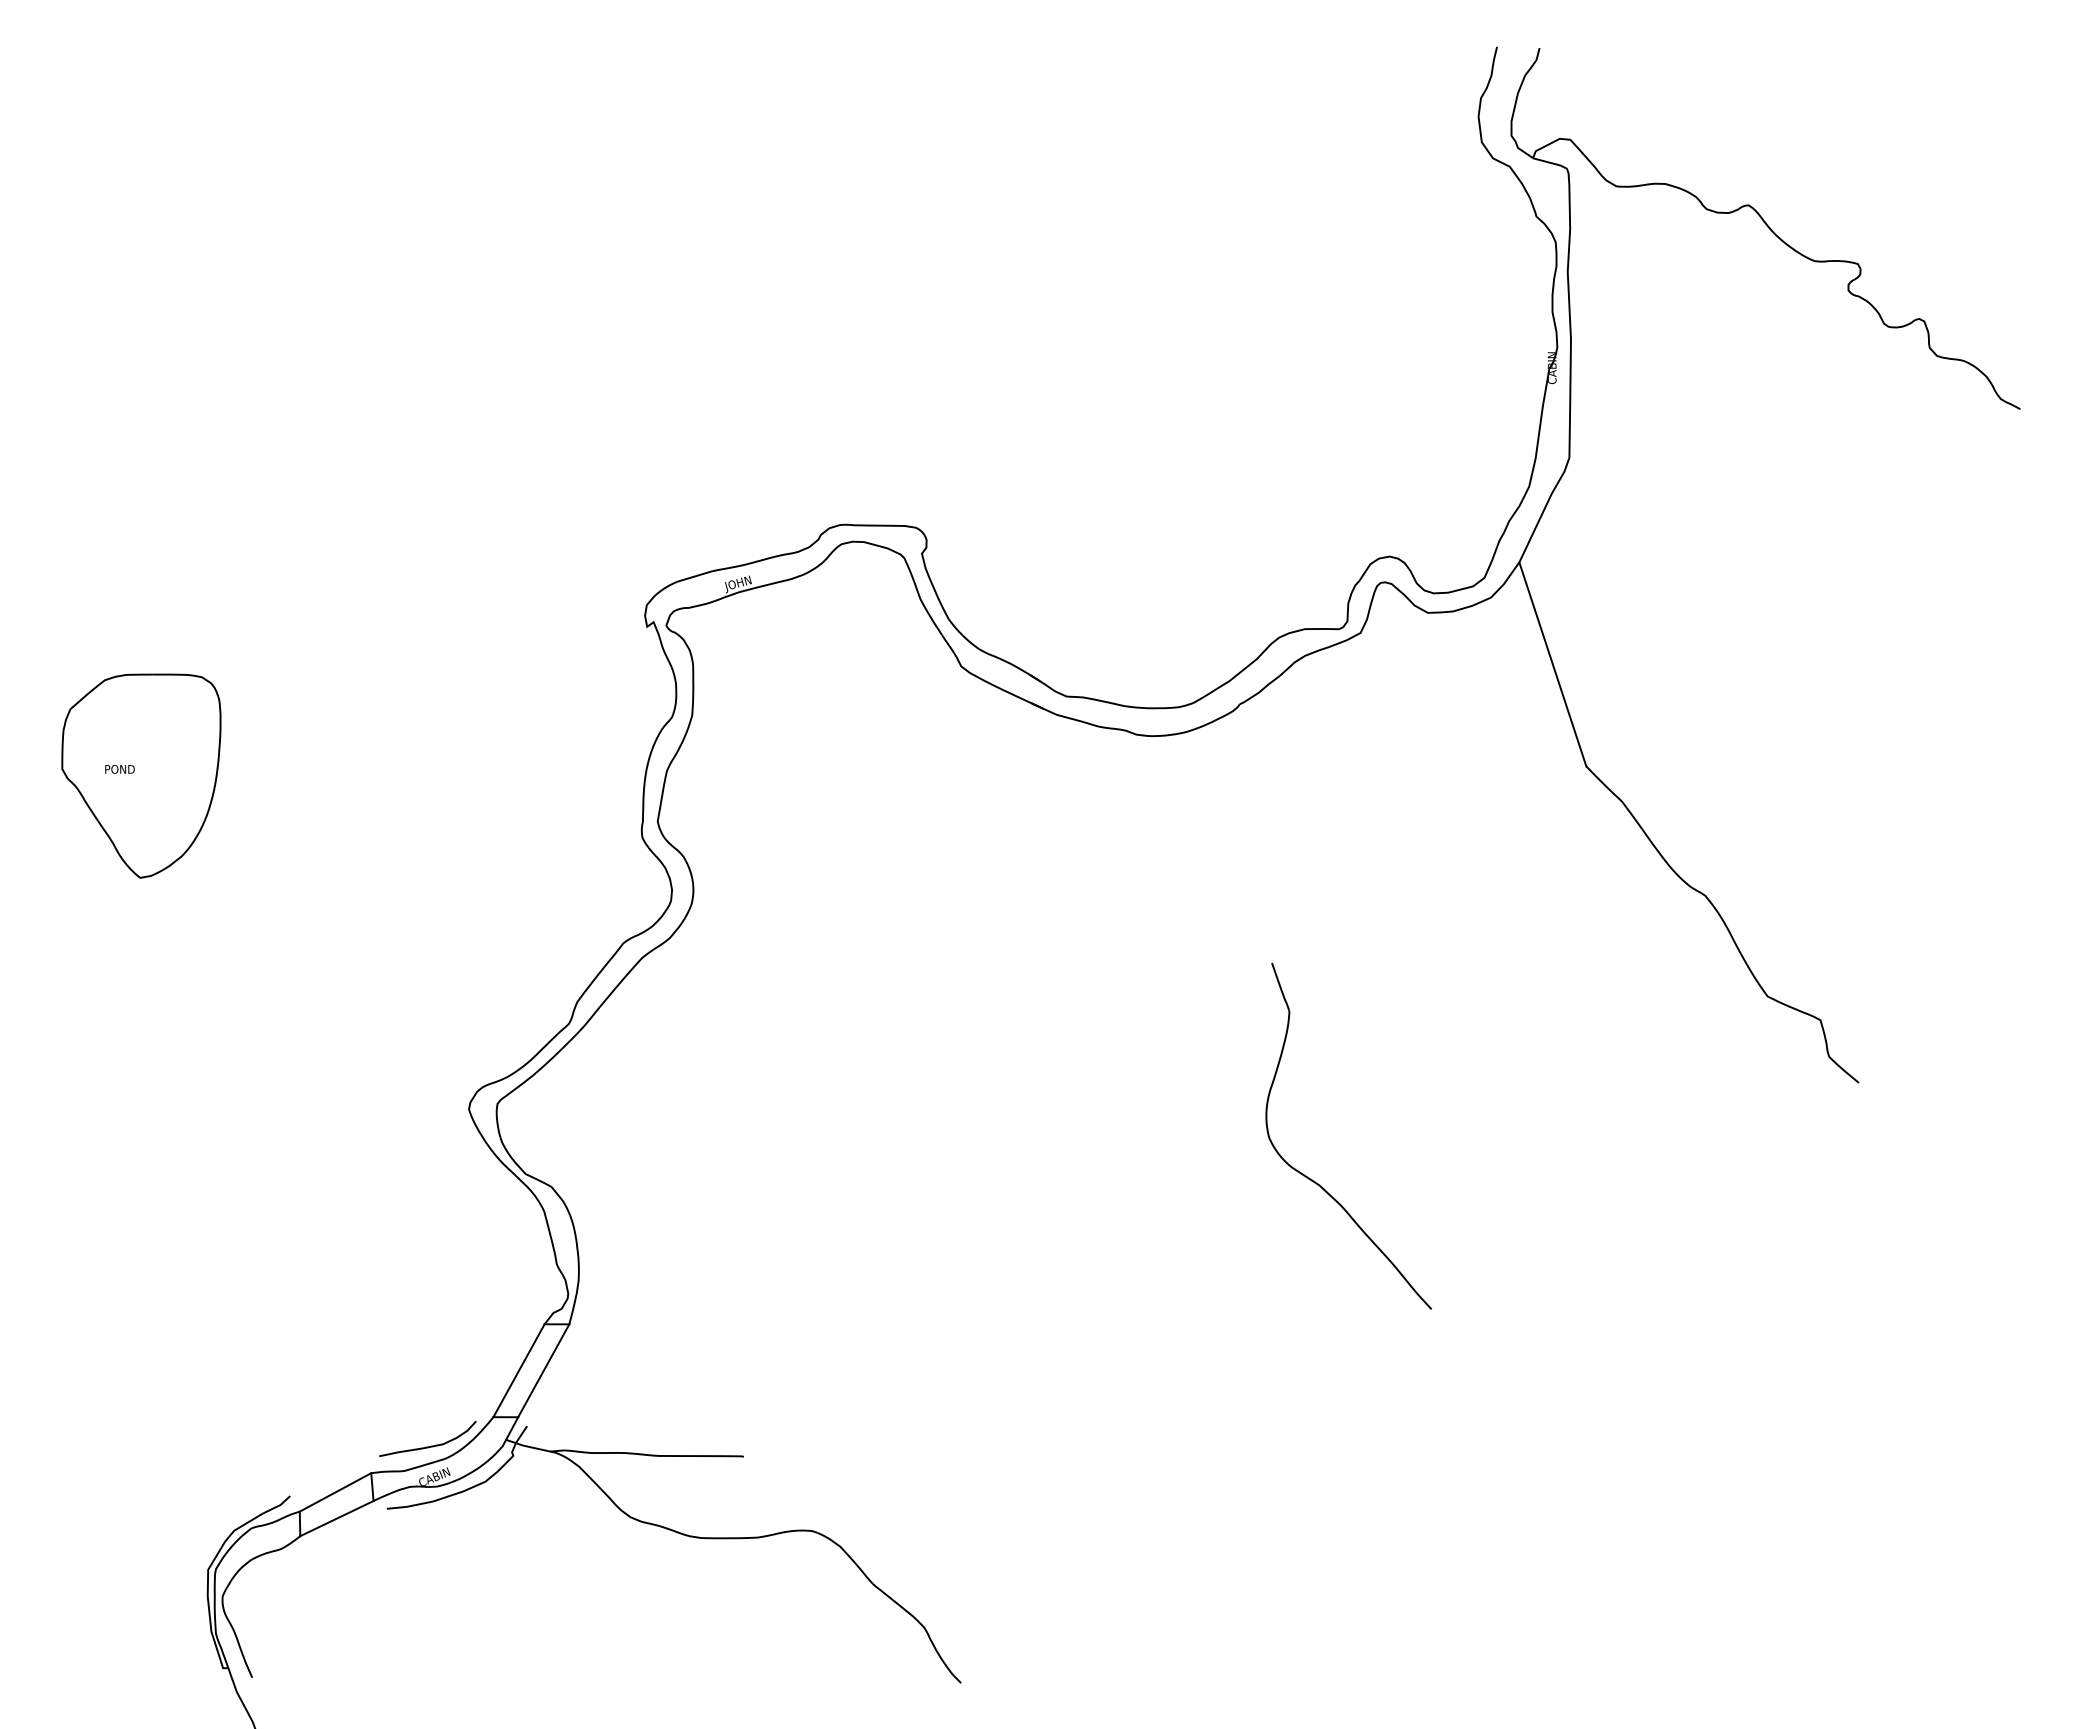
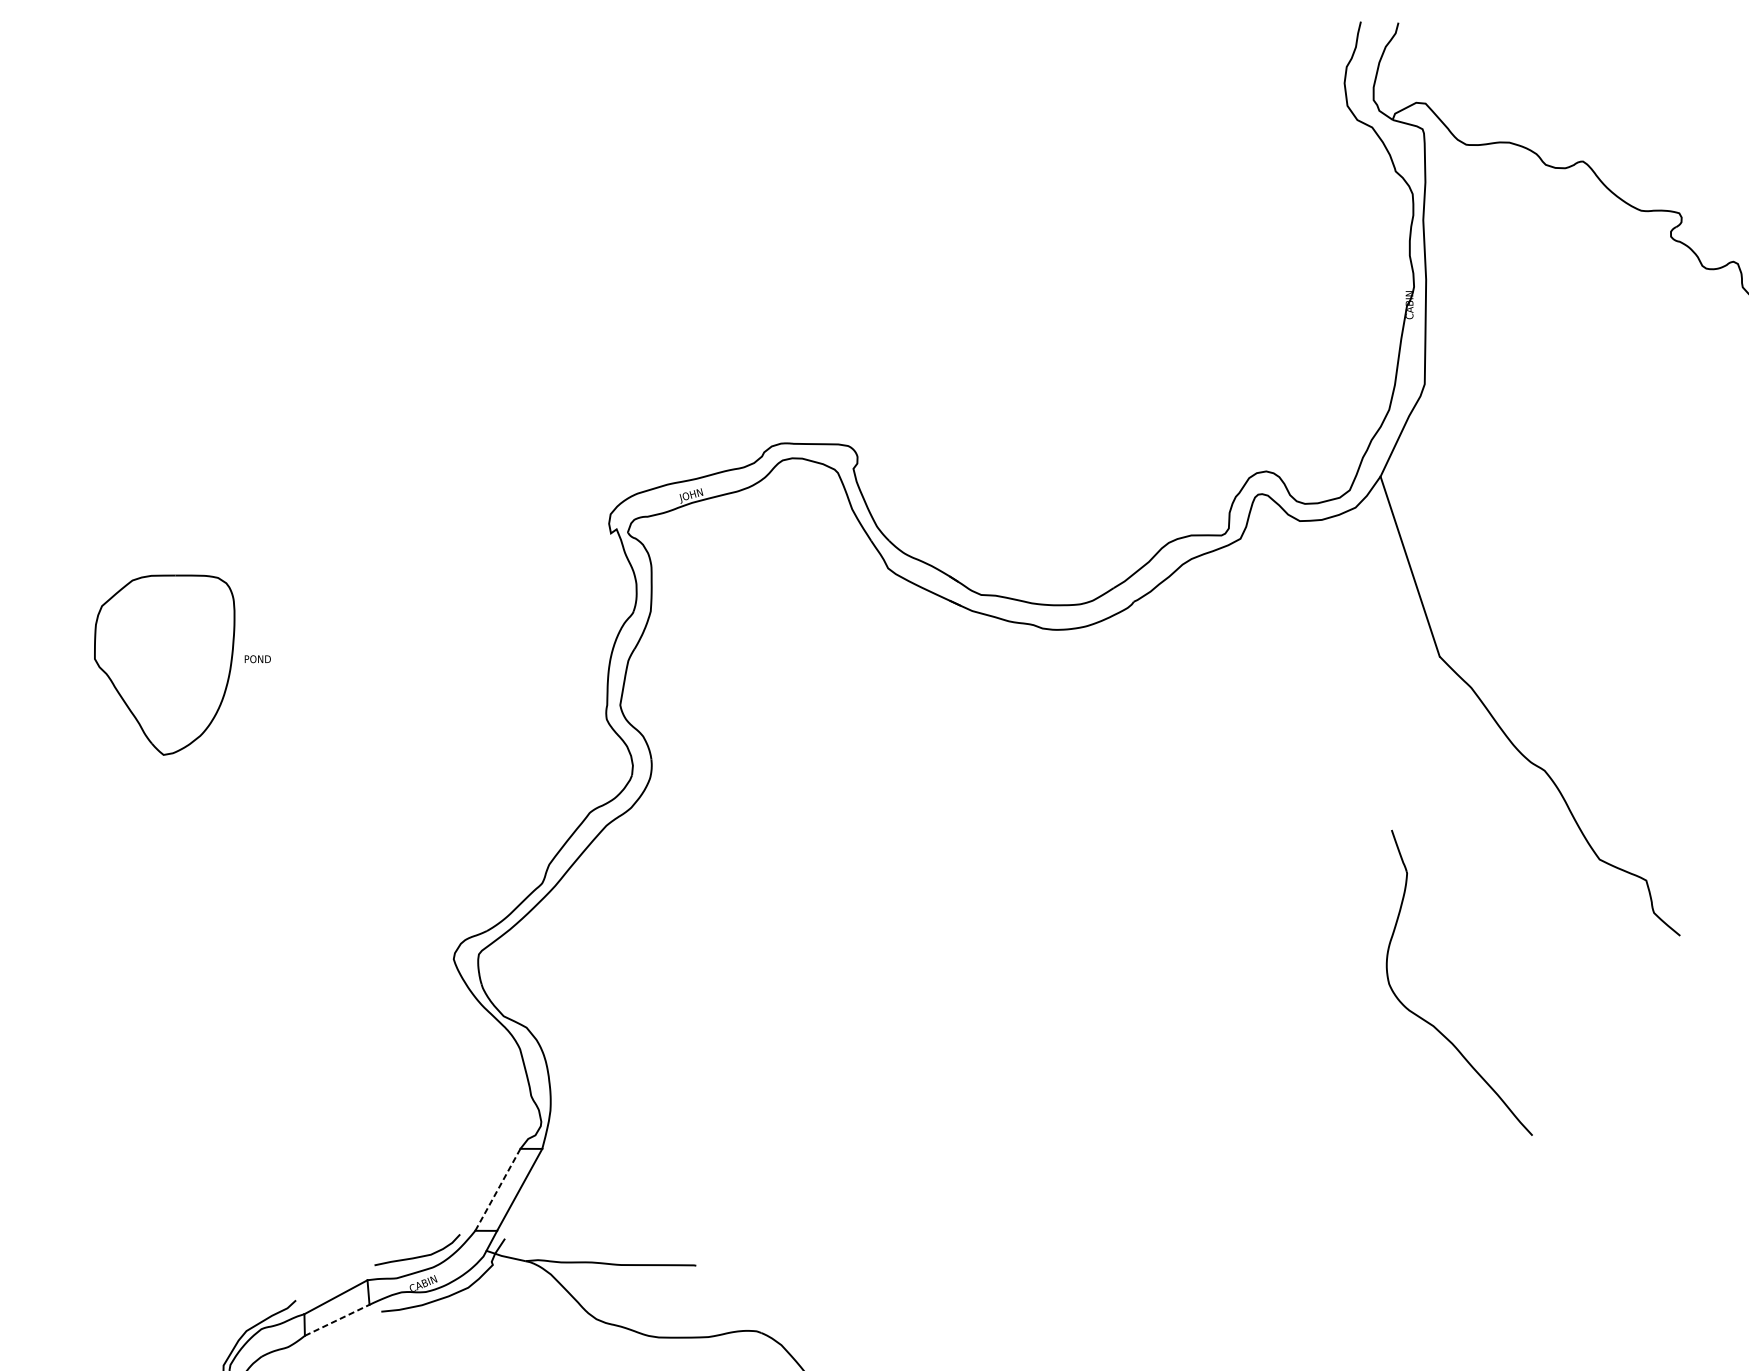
text: (119, 769) -> (257, 659), moved
part: (1318, 1183) -> (1432, 1024), moved
line: (519, 1370) -> (498, 1189), solid -> dashed
line: (336, 1518) -> (336, 1320), solid -> dashed

